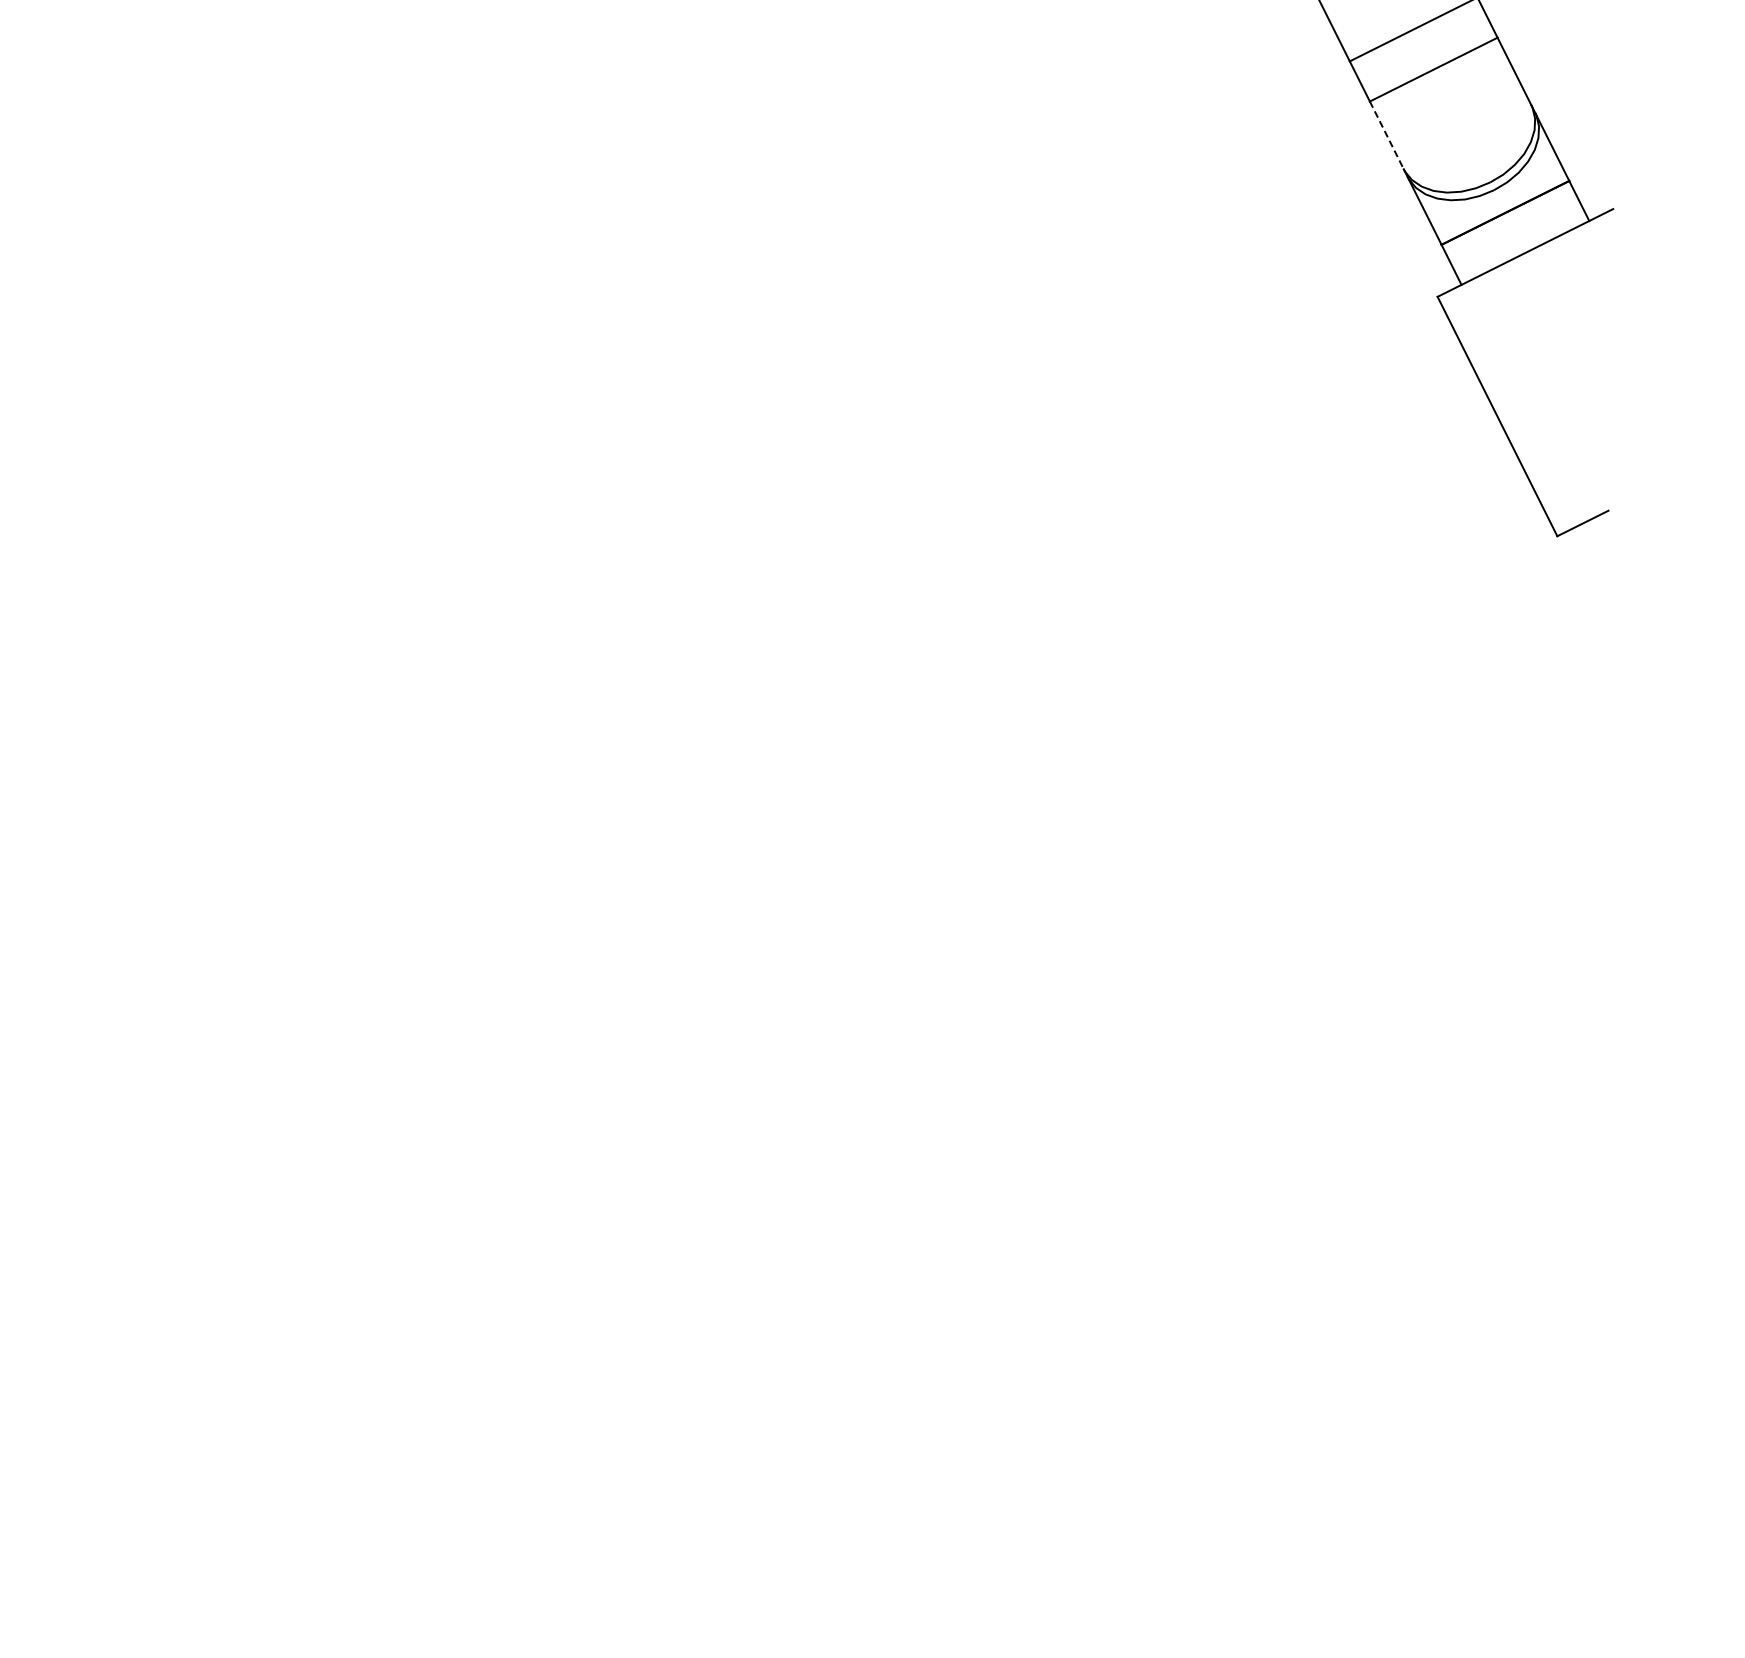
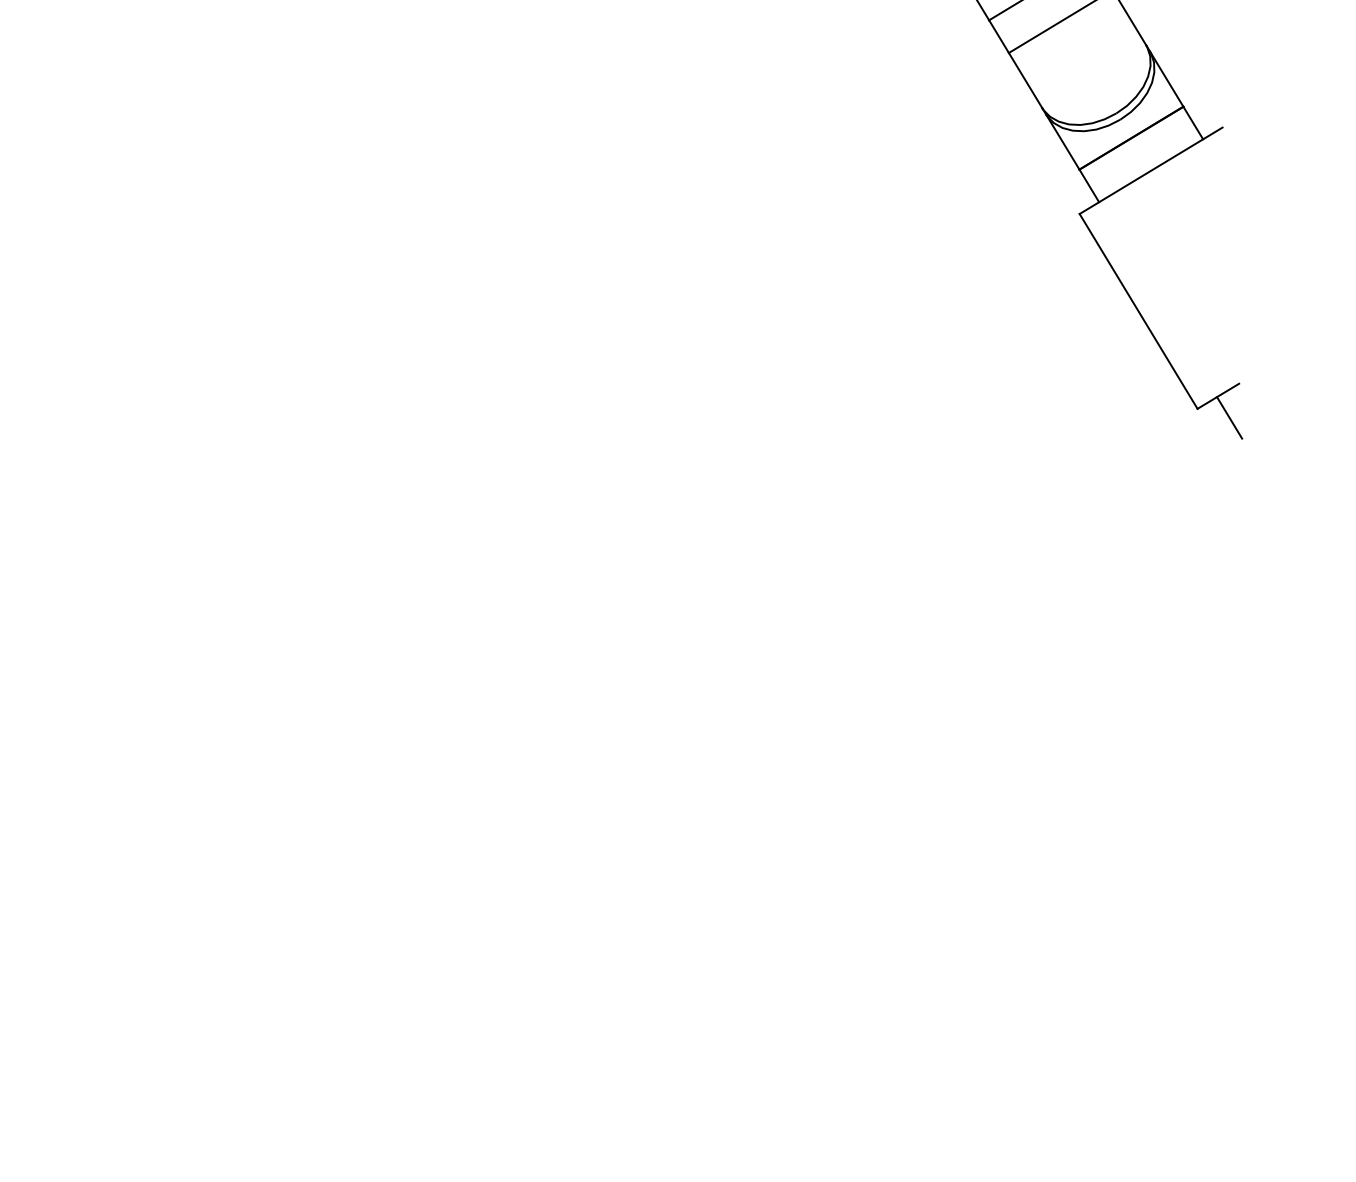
line: (1386, 135) -> (1025, 80), dashed -> solid
line: (1593, 549) -> (1229, 417), added

